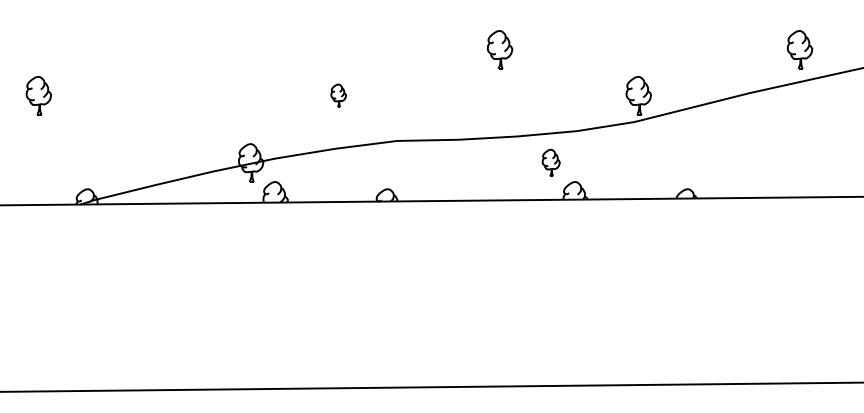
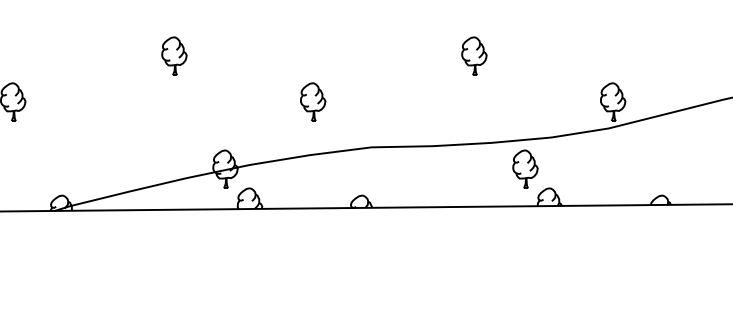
part: (200, 49) -> (174, 55), added
part: (338, 95) -> (312, 101), size x1.67
part: (551, 162) -> (525, 168), size x1.43

